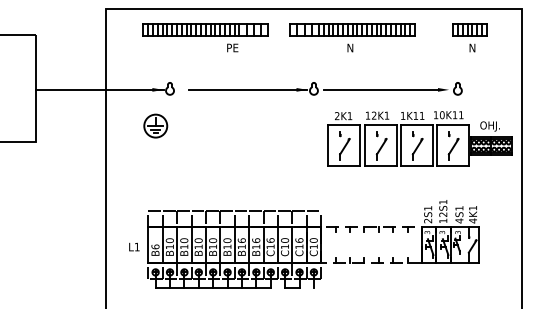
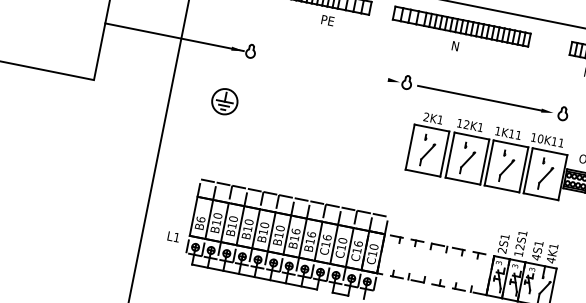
line: (247, 89) -> (334, 68), removed
part: (155, 125) -> (224, 100), moved
text: (134, 246) -> (173, 236), moved

